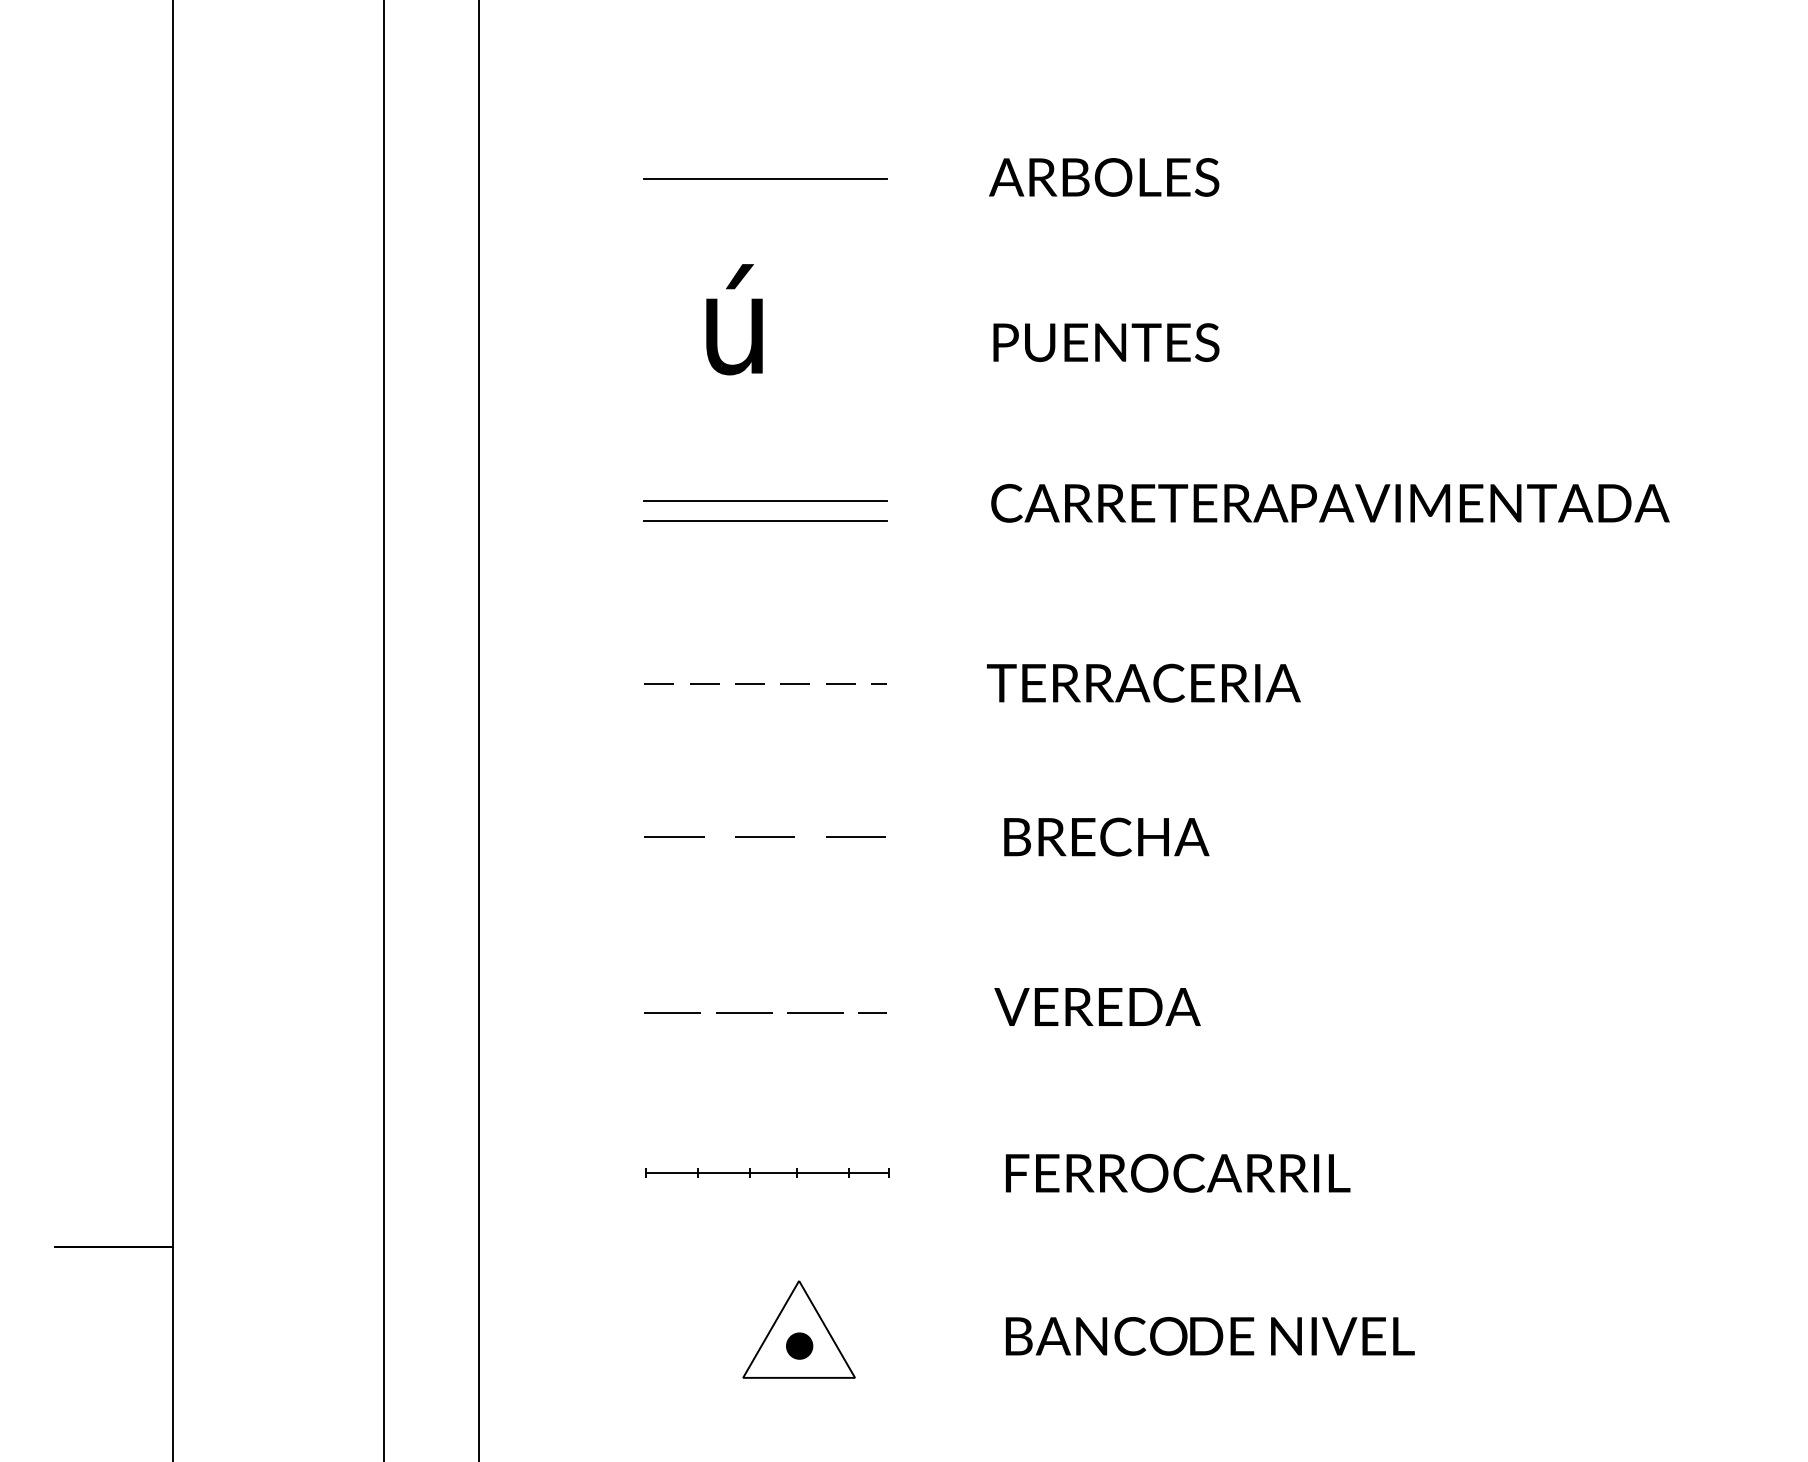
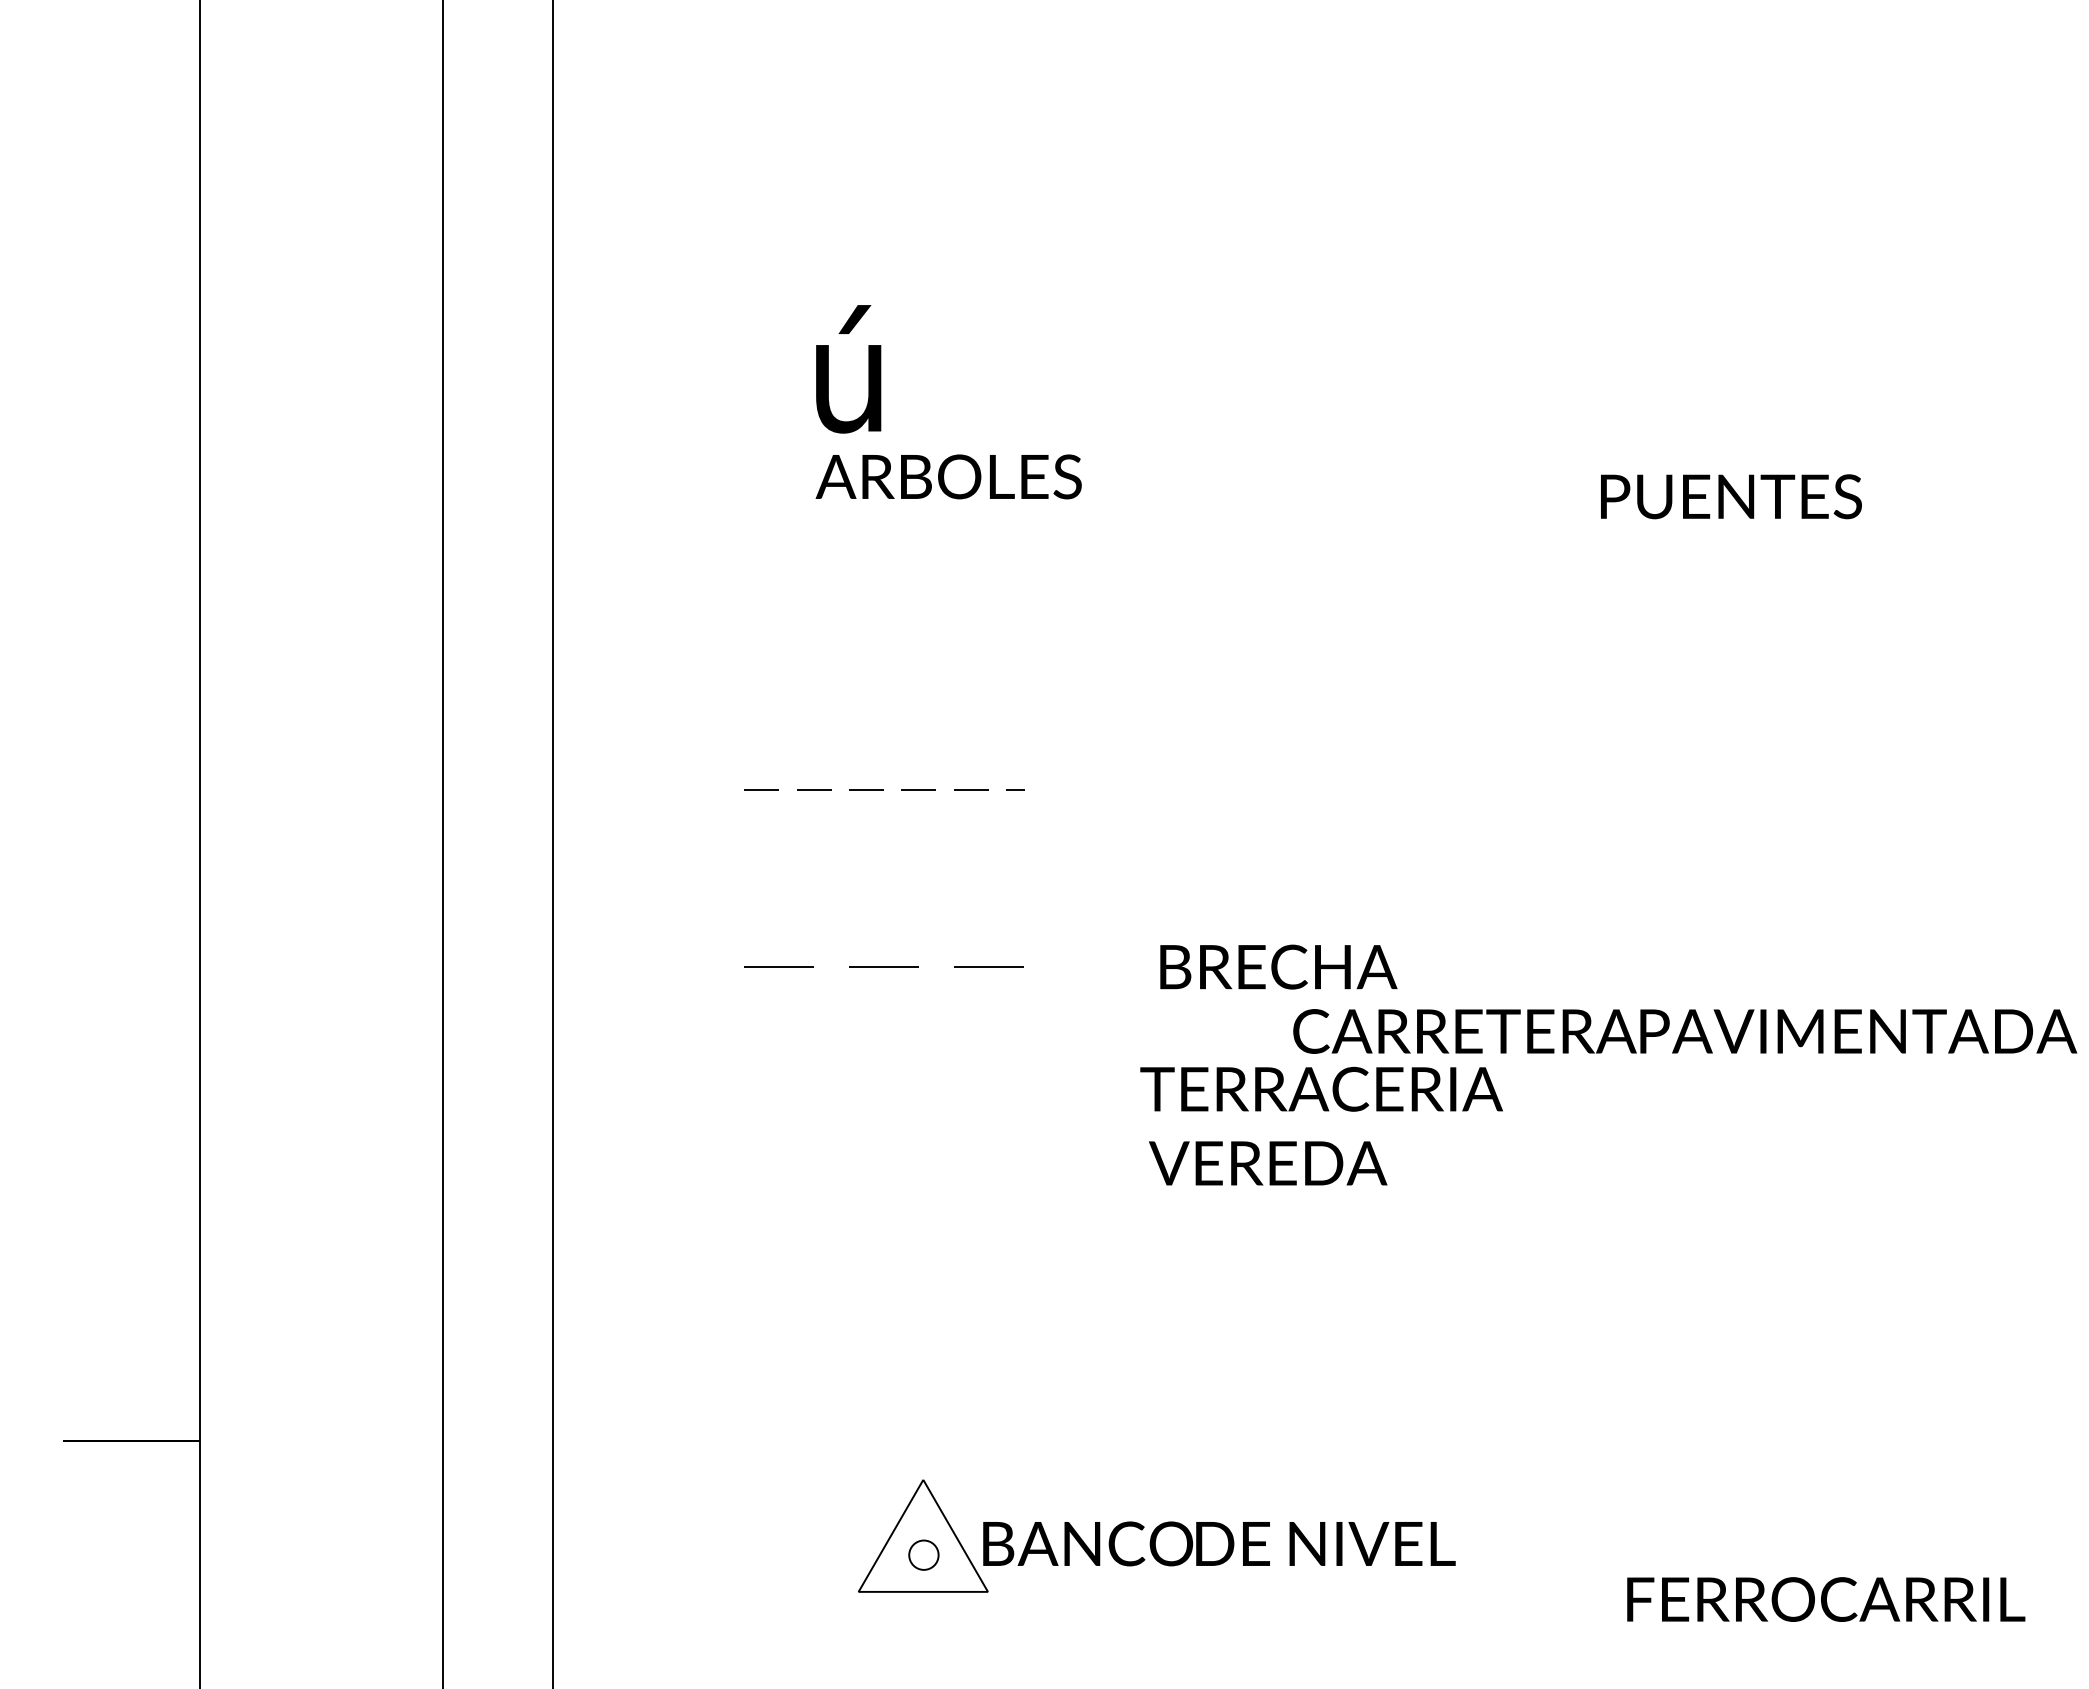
text: (1103, 177) -> (948, 476), moved
line: (765, 178) -> (884, 206), removed
text: (1106, 342) -> (1731, 496), moved
line: (765, 501) -> (884, 579), removed
text: (1330, 503) -> (1685, 1031), moved
line: (765, 519) -> (884, 600), removed
text: (1143, 682) -> (1321, 1088), moved
line: (765, 1012) -> (884, 1169), removed
part: (767, 1173) -> (886, 1355), removed
text: (1178, 1173) -> (1826, 1599), moved
text: (1210, 1335) -> (1219, 1543), moved
fill: (799, 1345) -> (923, 1554), removed

